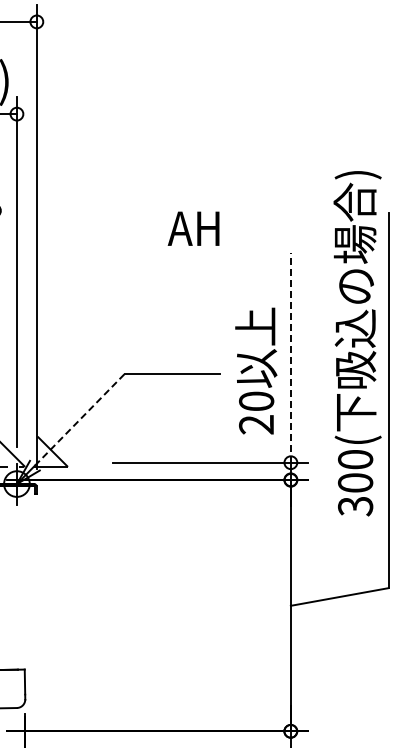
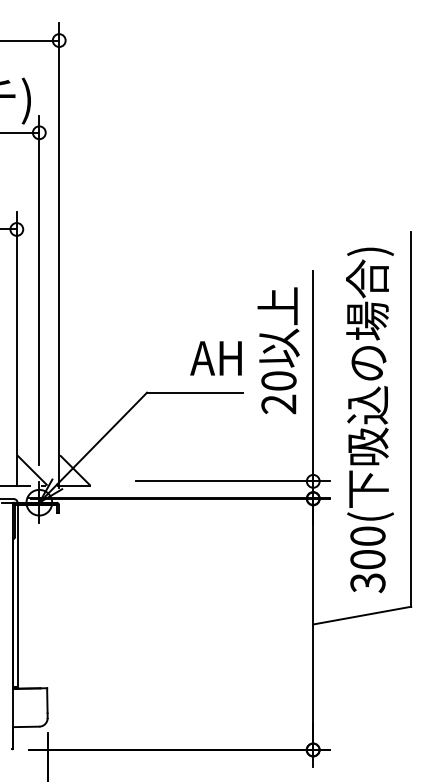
text: (193, 228) -> (215, 358), moved
text: (357, 342) -> (369, 419), moved
line: (291, 356) -> (313, 375), dashed -> solid
text: (256, 370) -> (278, 350), moved
line: (80, 419) -> (102, 438), dashed -> solid

